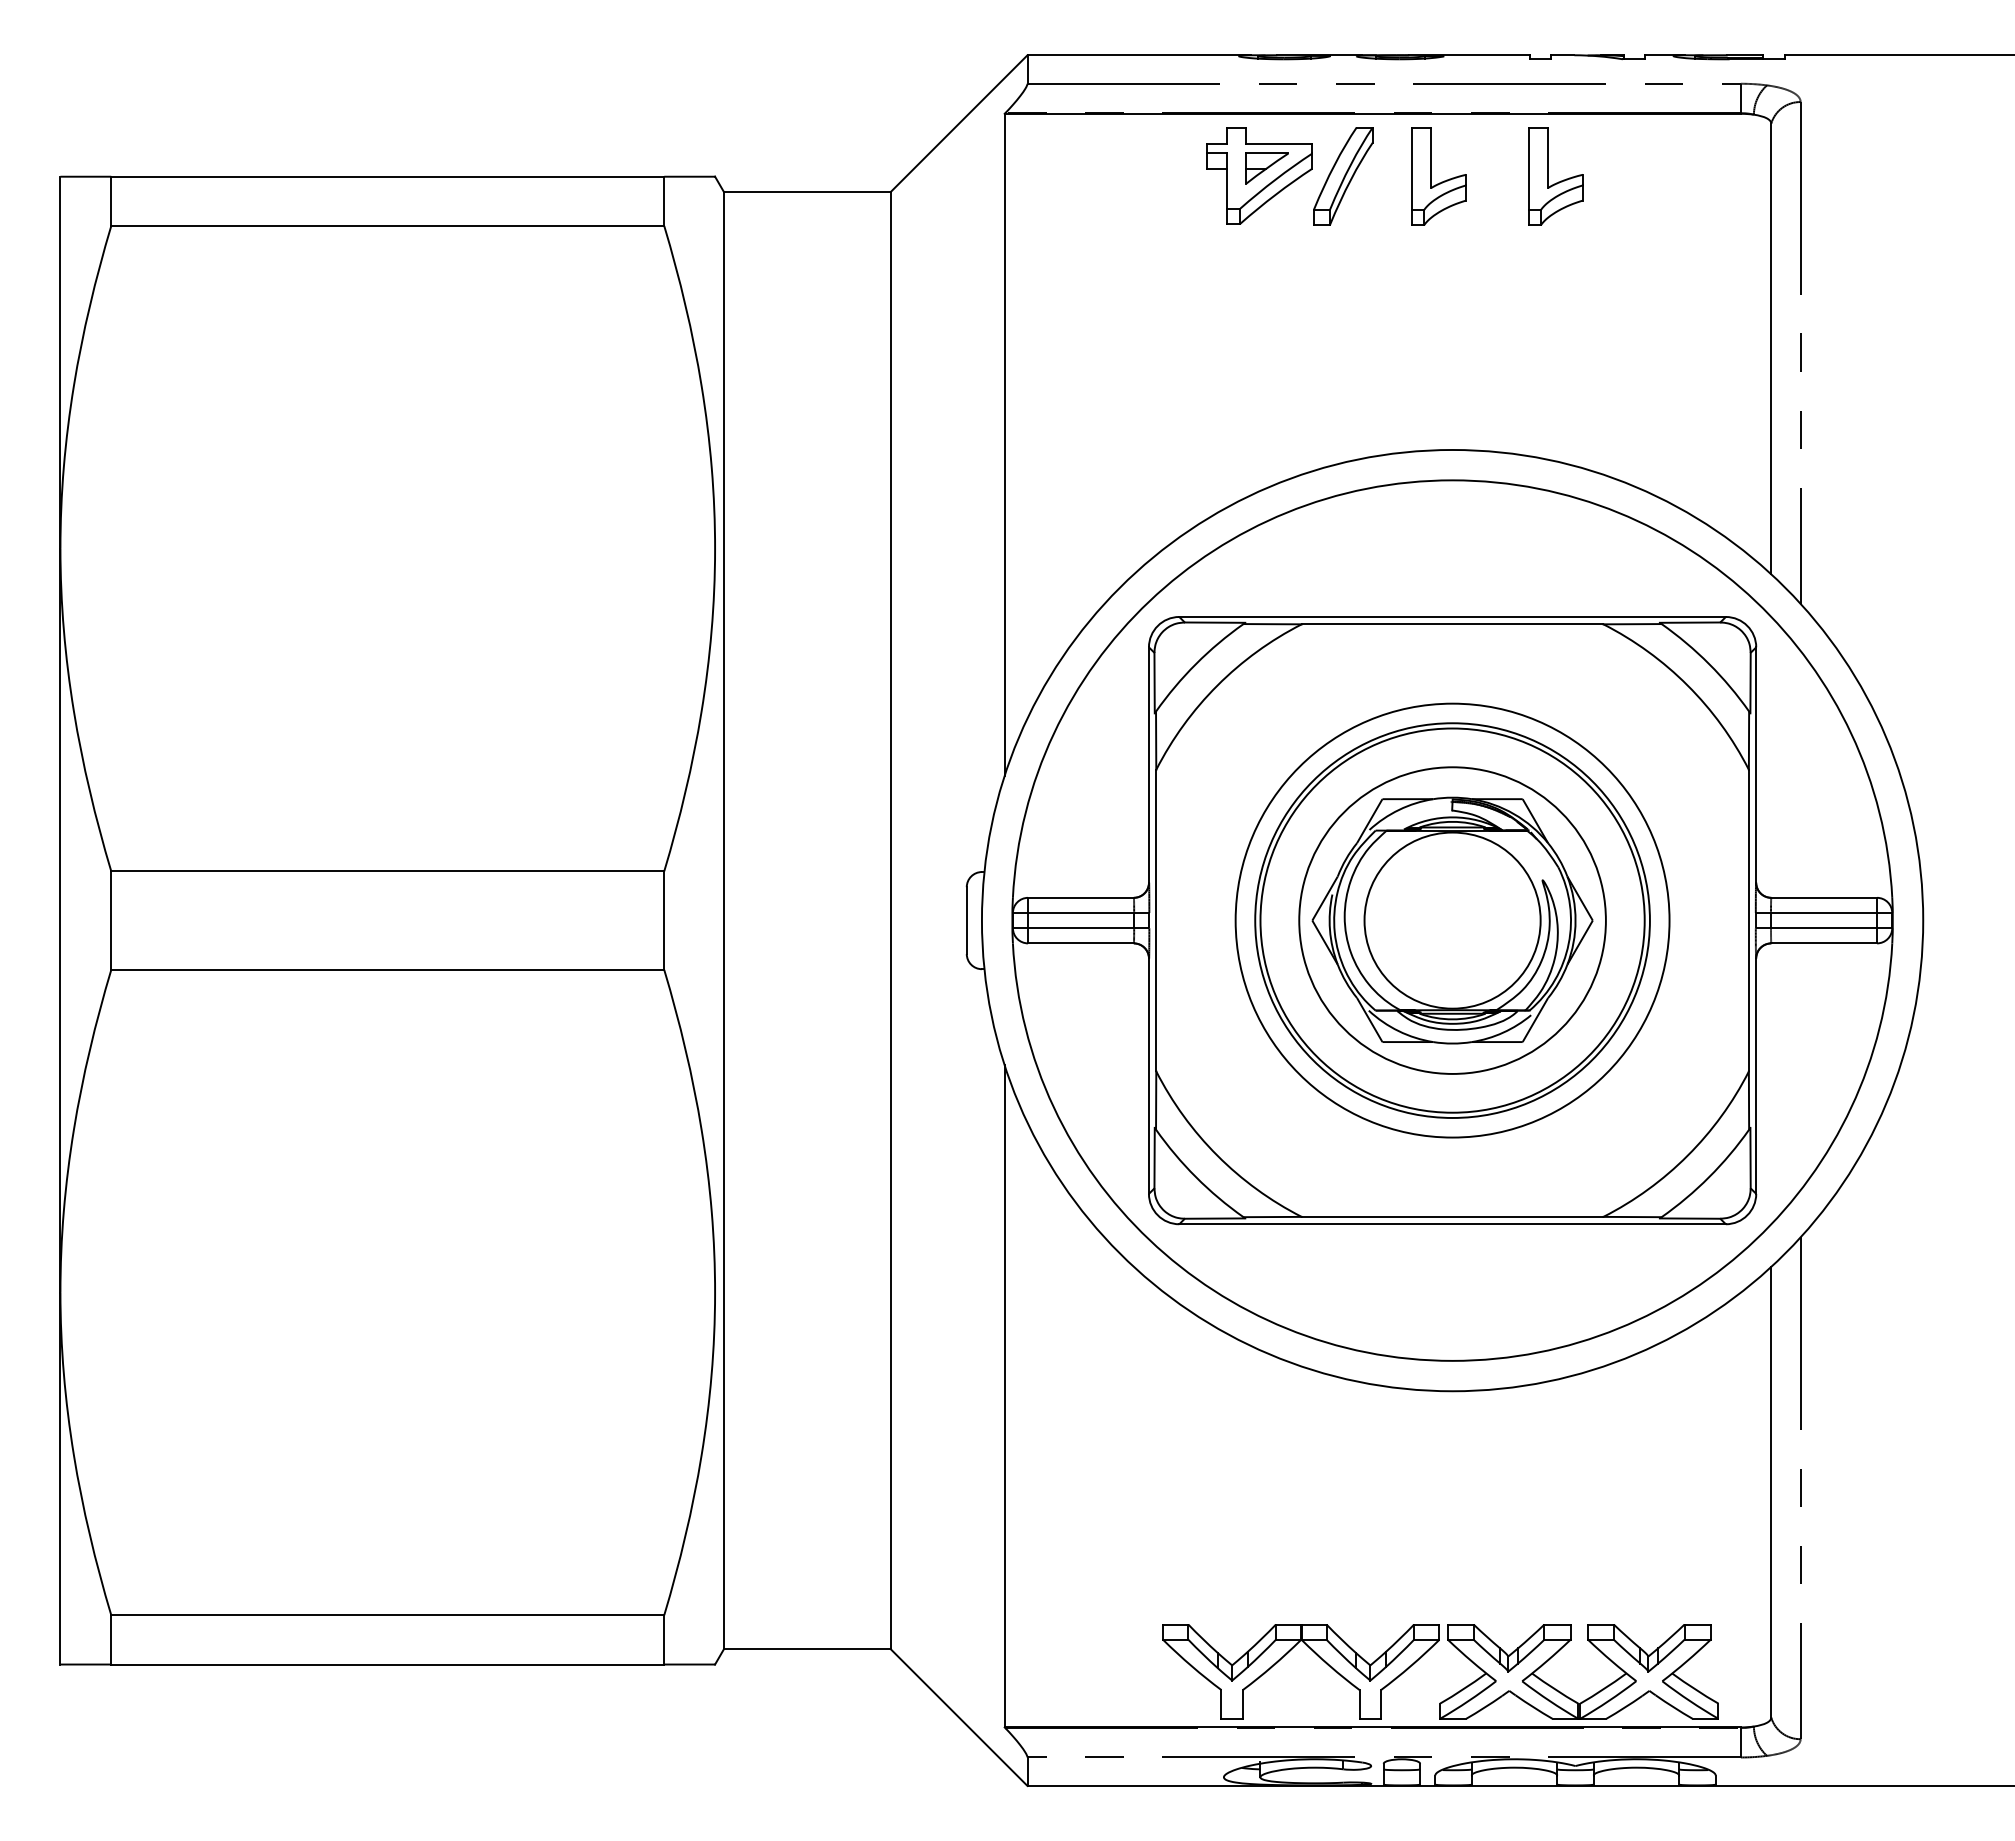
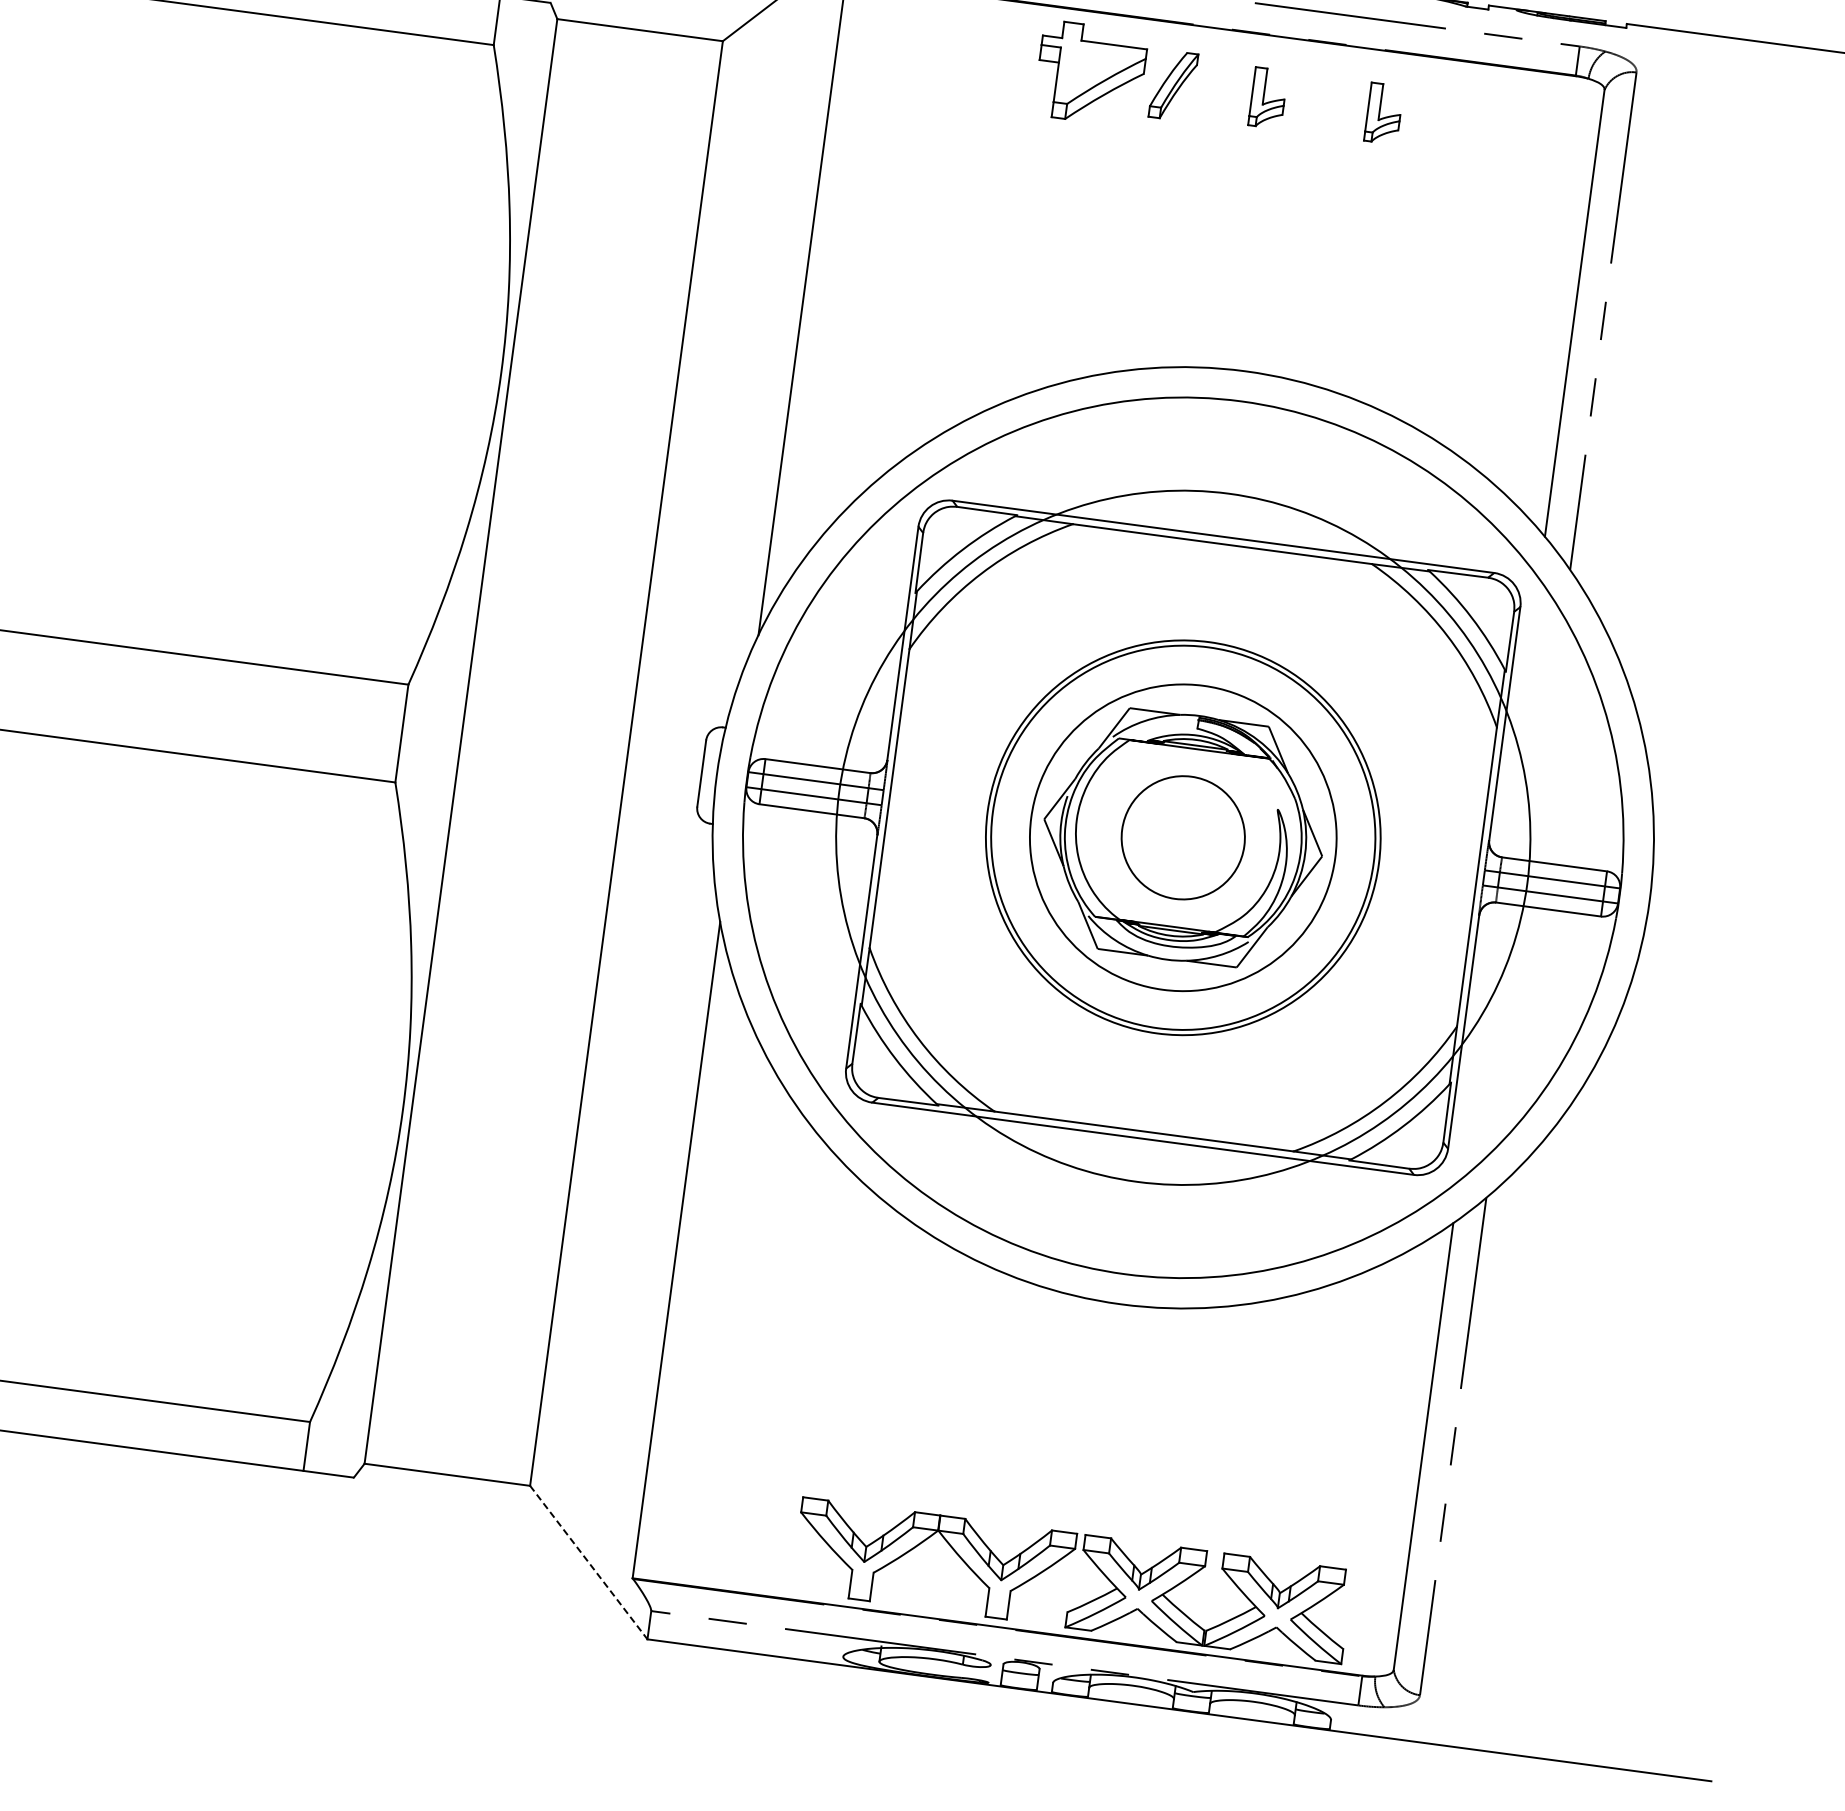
part: (1266, 168) -> (1098, 67), removed
part: (1343, 176) -> (1173, 85), size x0.7
part: (1438, 176) -> (1267, 98), size x0.6
part: (1555, 176) -> (1383, 113), size x0.6
circle: (1452, 920) -> (1183, 837), size x0.7
circle: (1452, 920) -> (1183, 837), size x1.6
line: (959, 1717) -> (589, 1562), solid -> dashed

